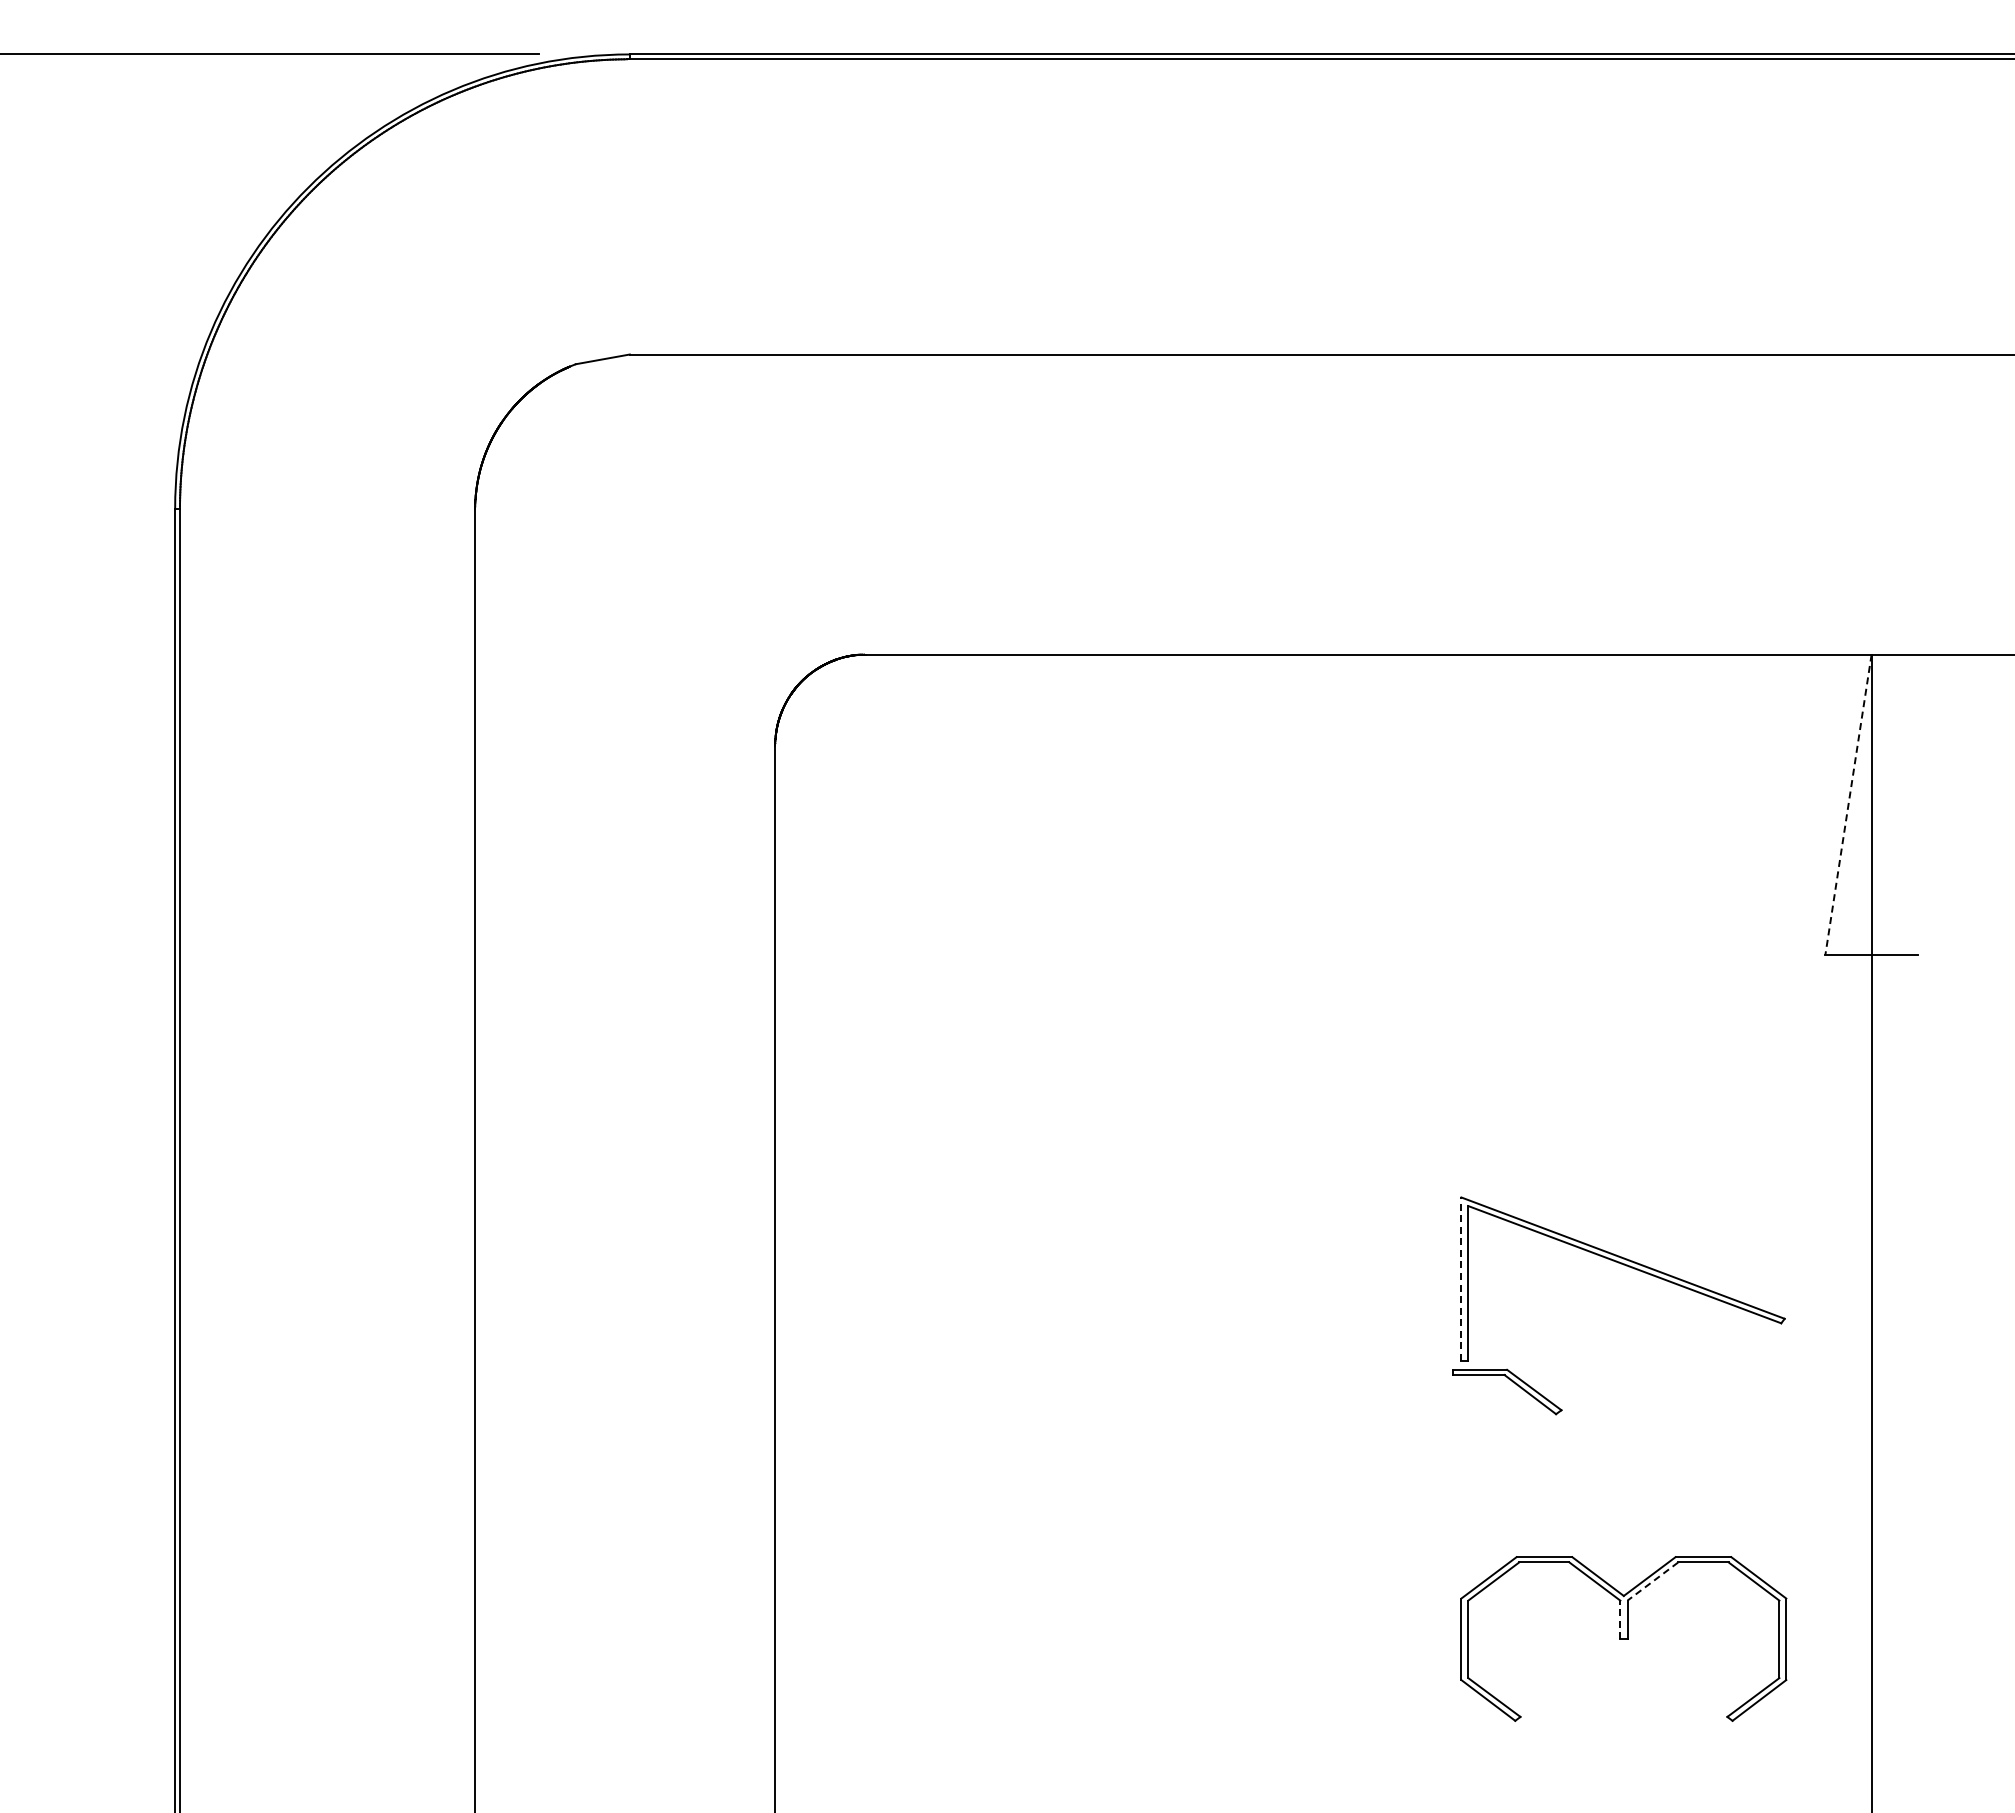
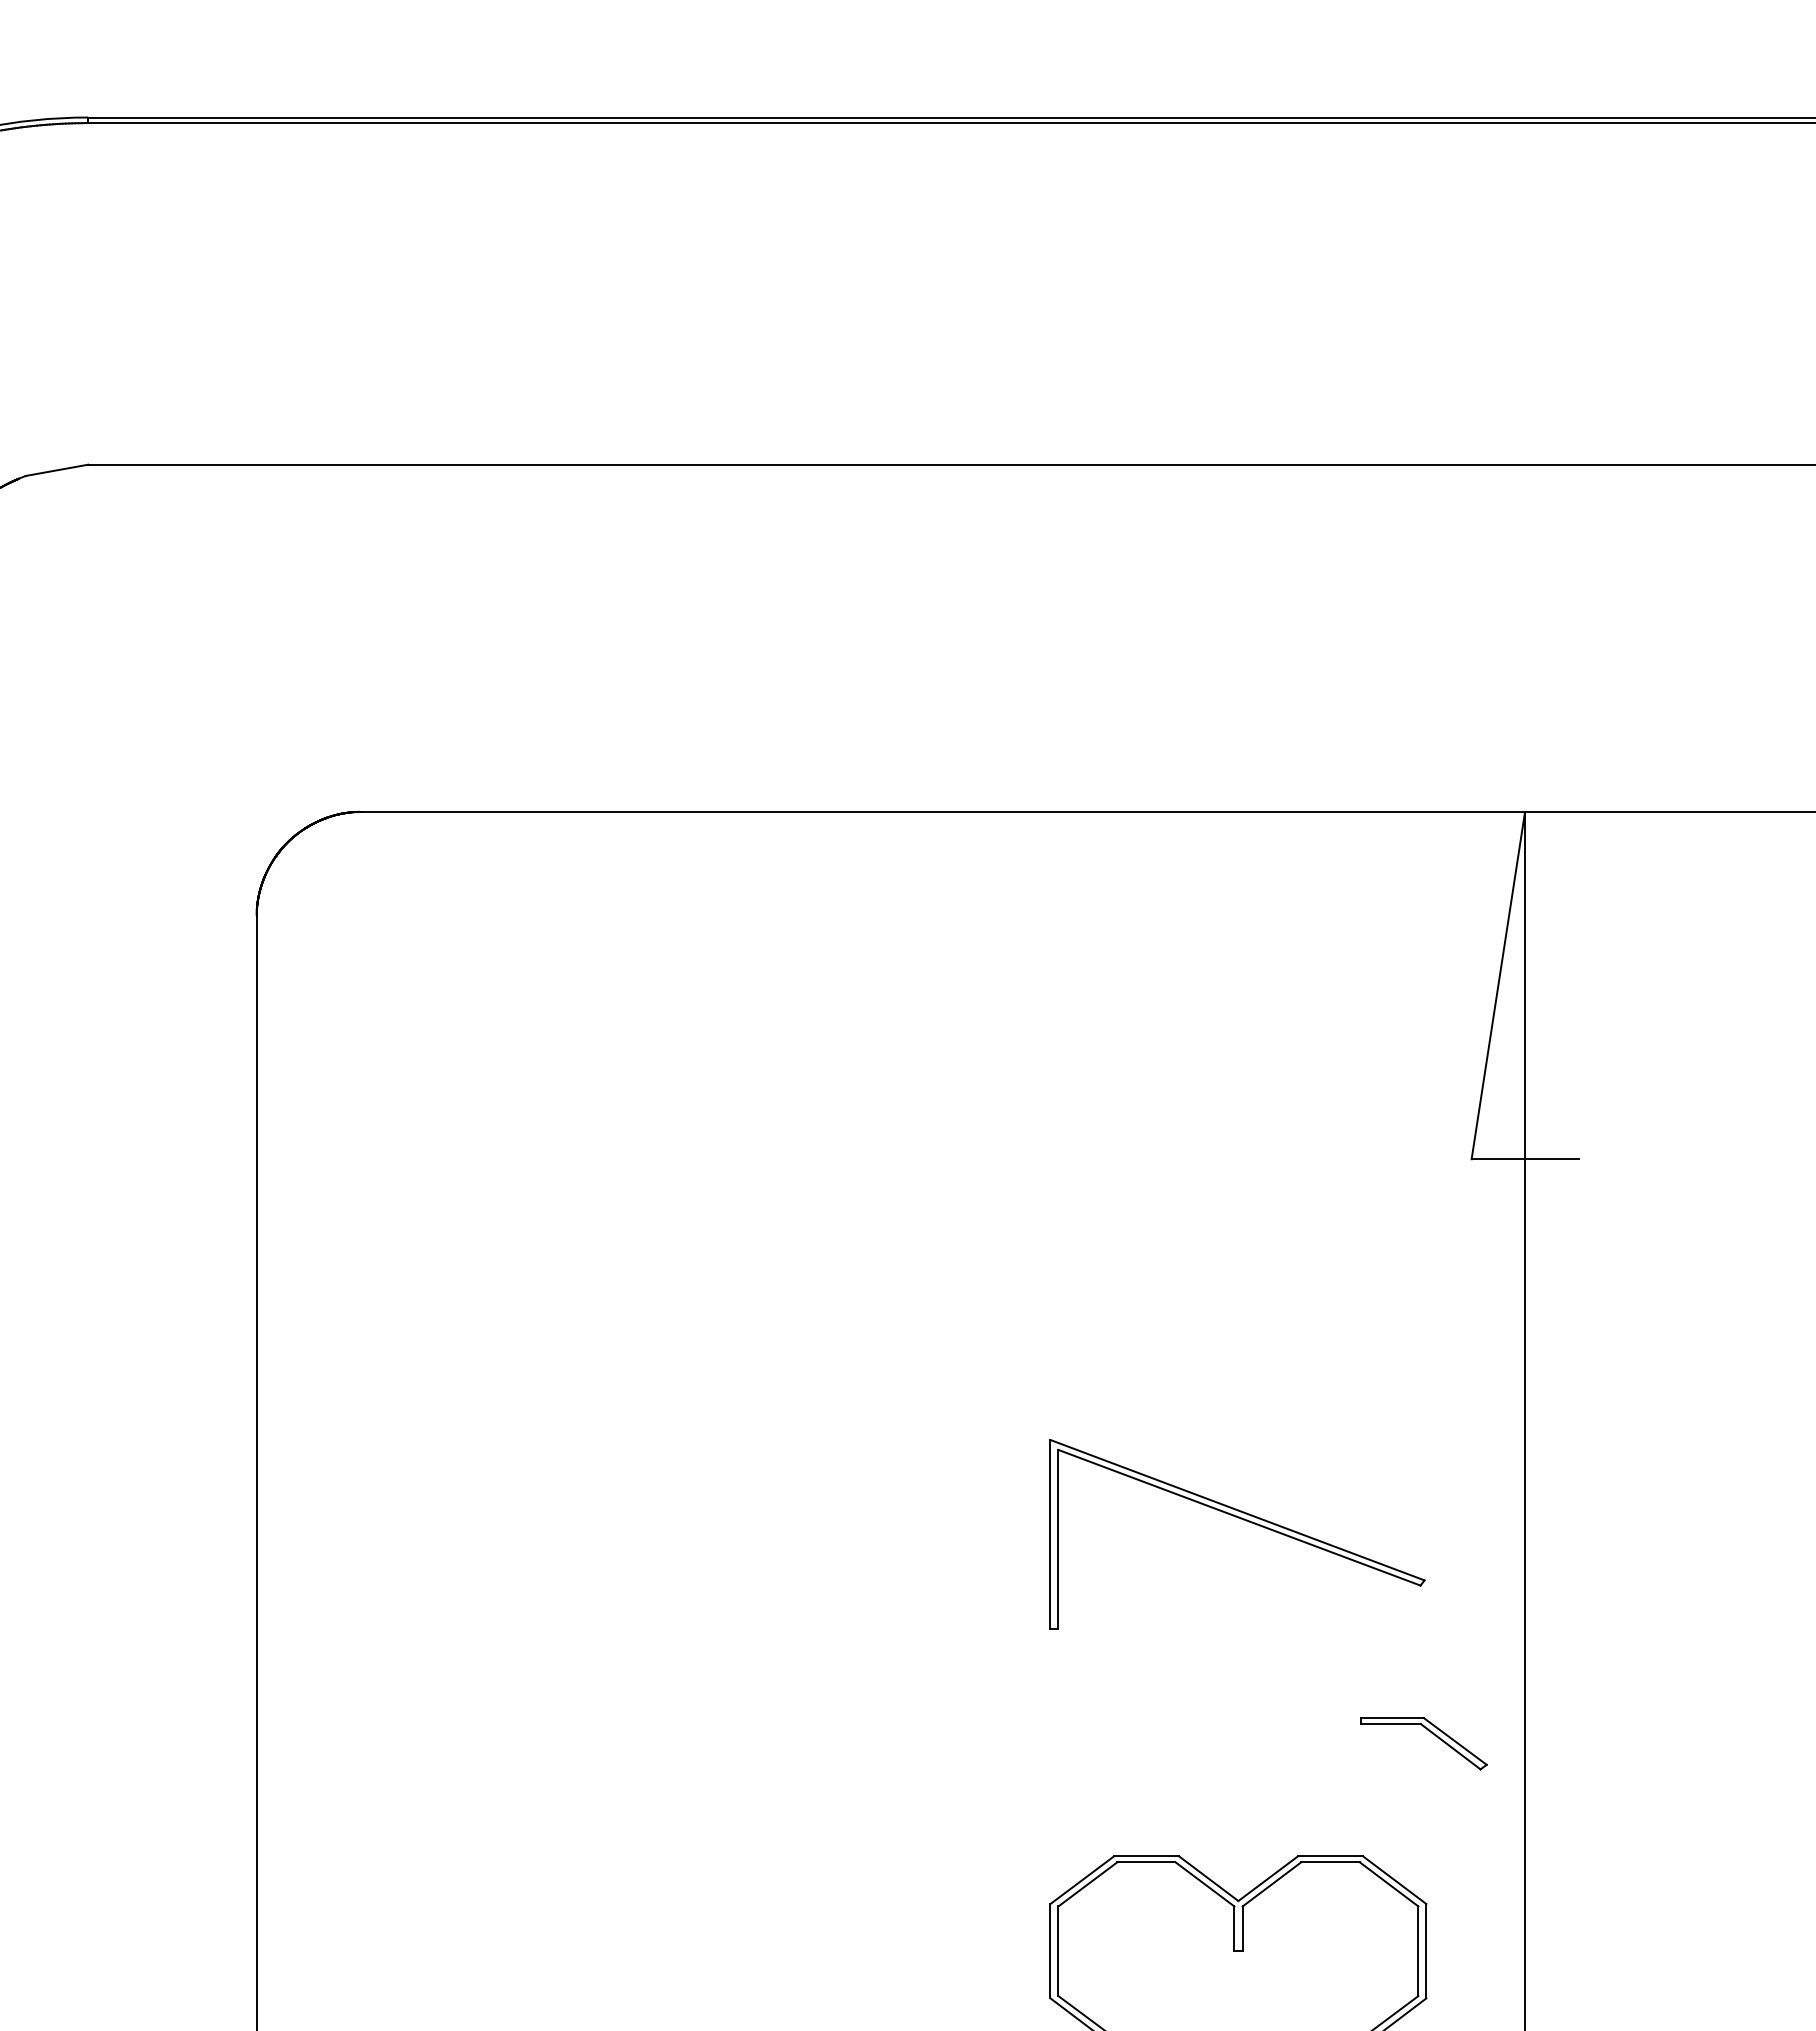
line: (1848, 804) -> (1498, 985), dashed -> solid
line: (1461, 1279) -> (1050, 1534), dashed -> solid
part: (1512, 1382) -> (1430, 1732), moved
line: (1652, 1581) -> (1271, 1884), dashed -> solid
line: (1620, 1619) -> (1234, 1928), dashed -> solid

